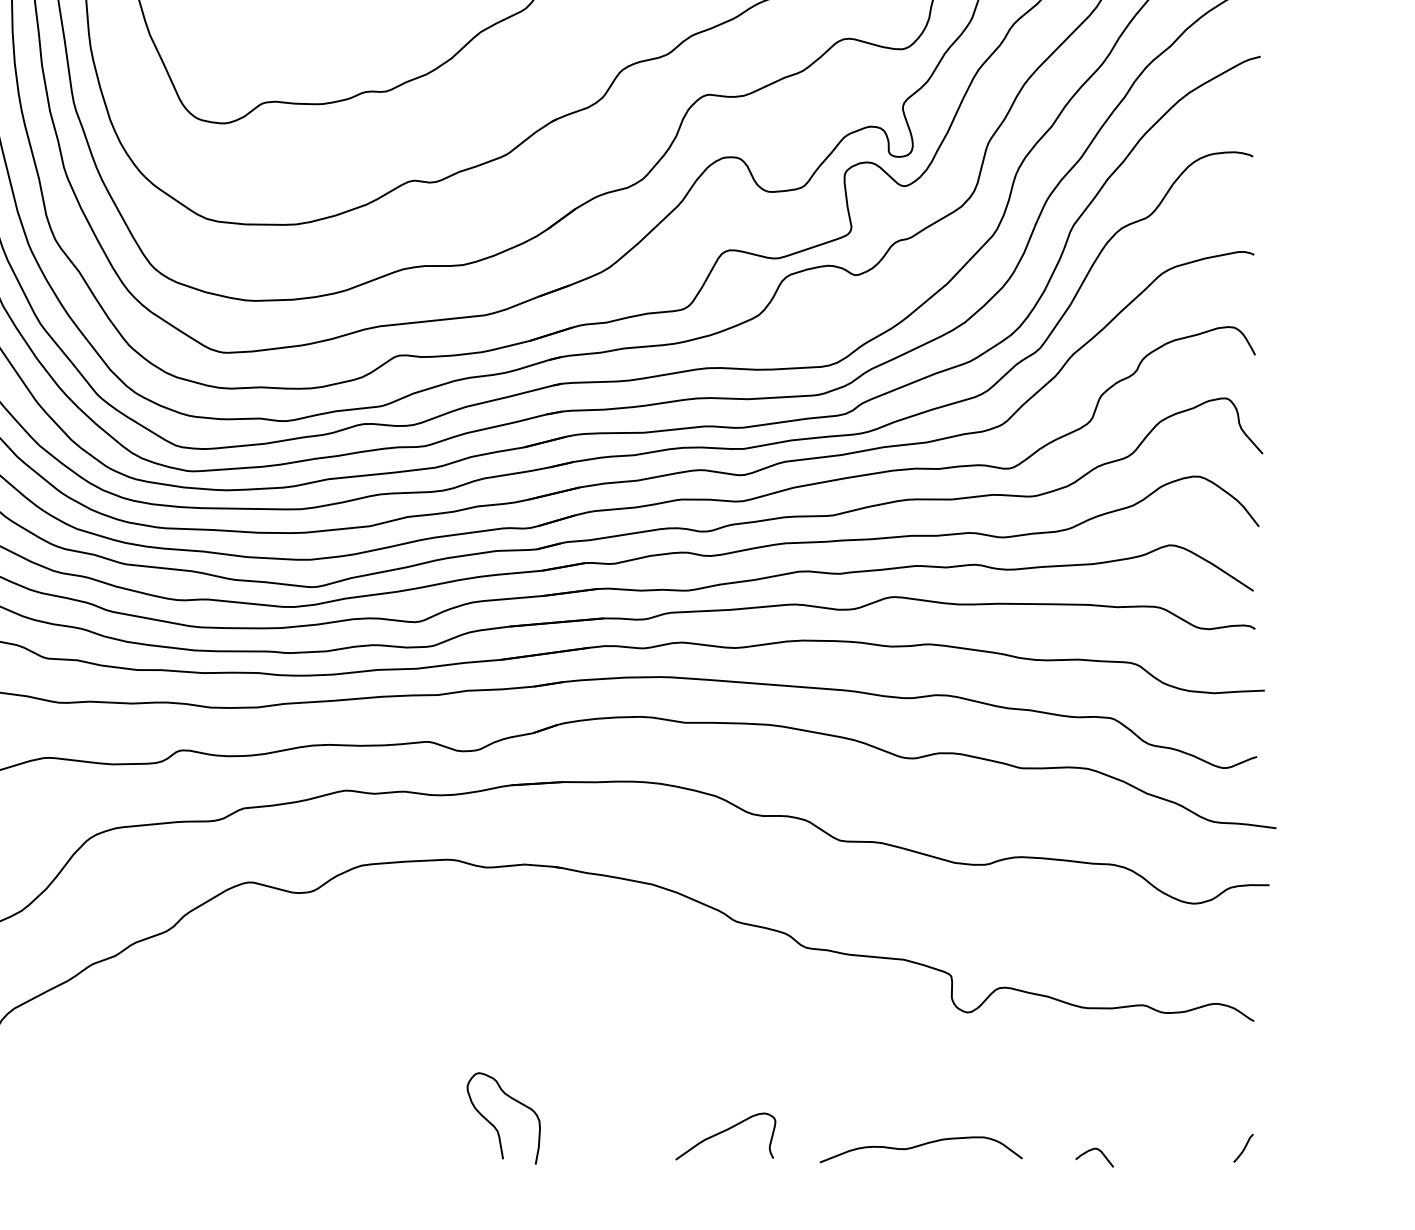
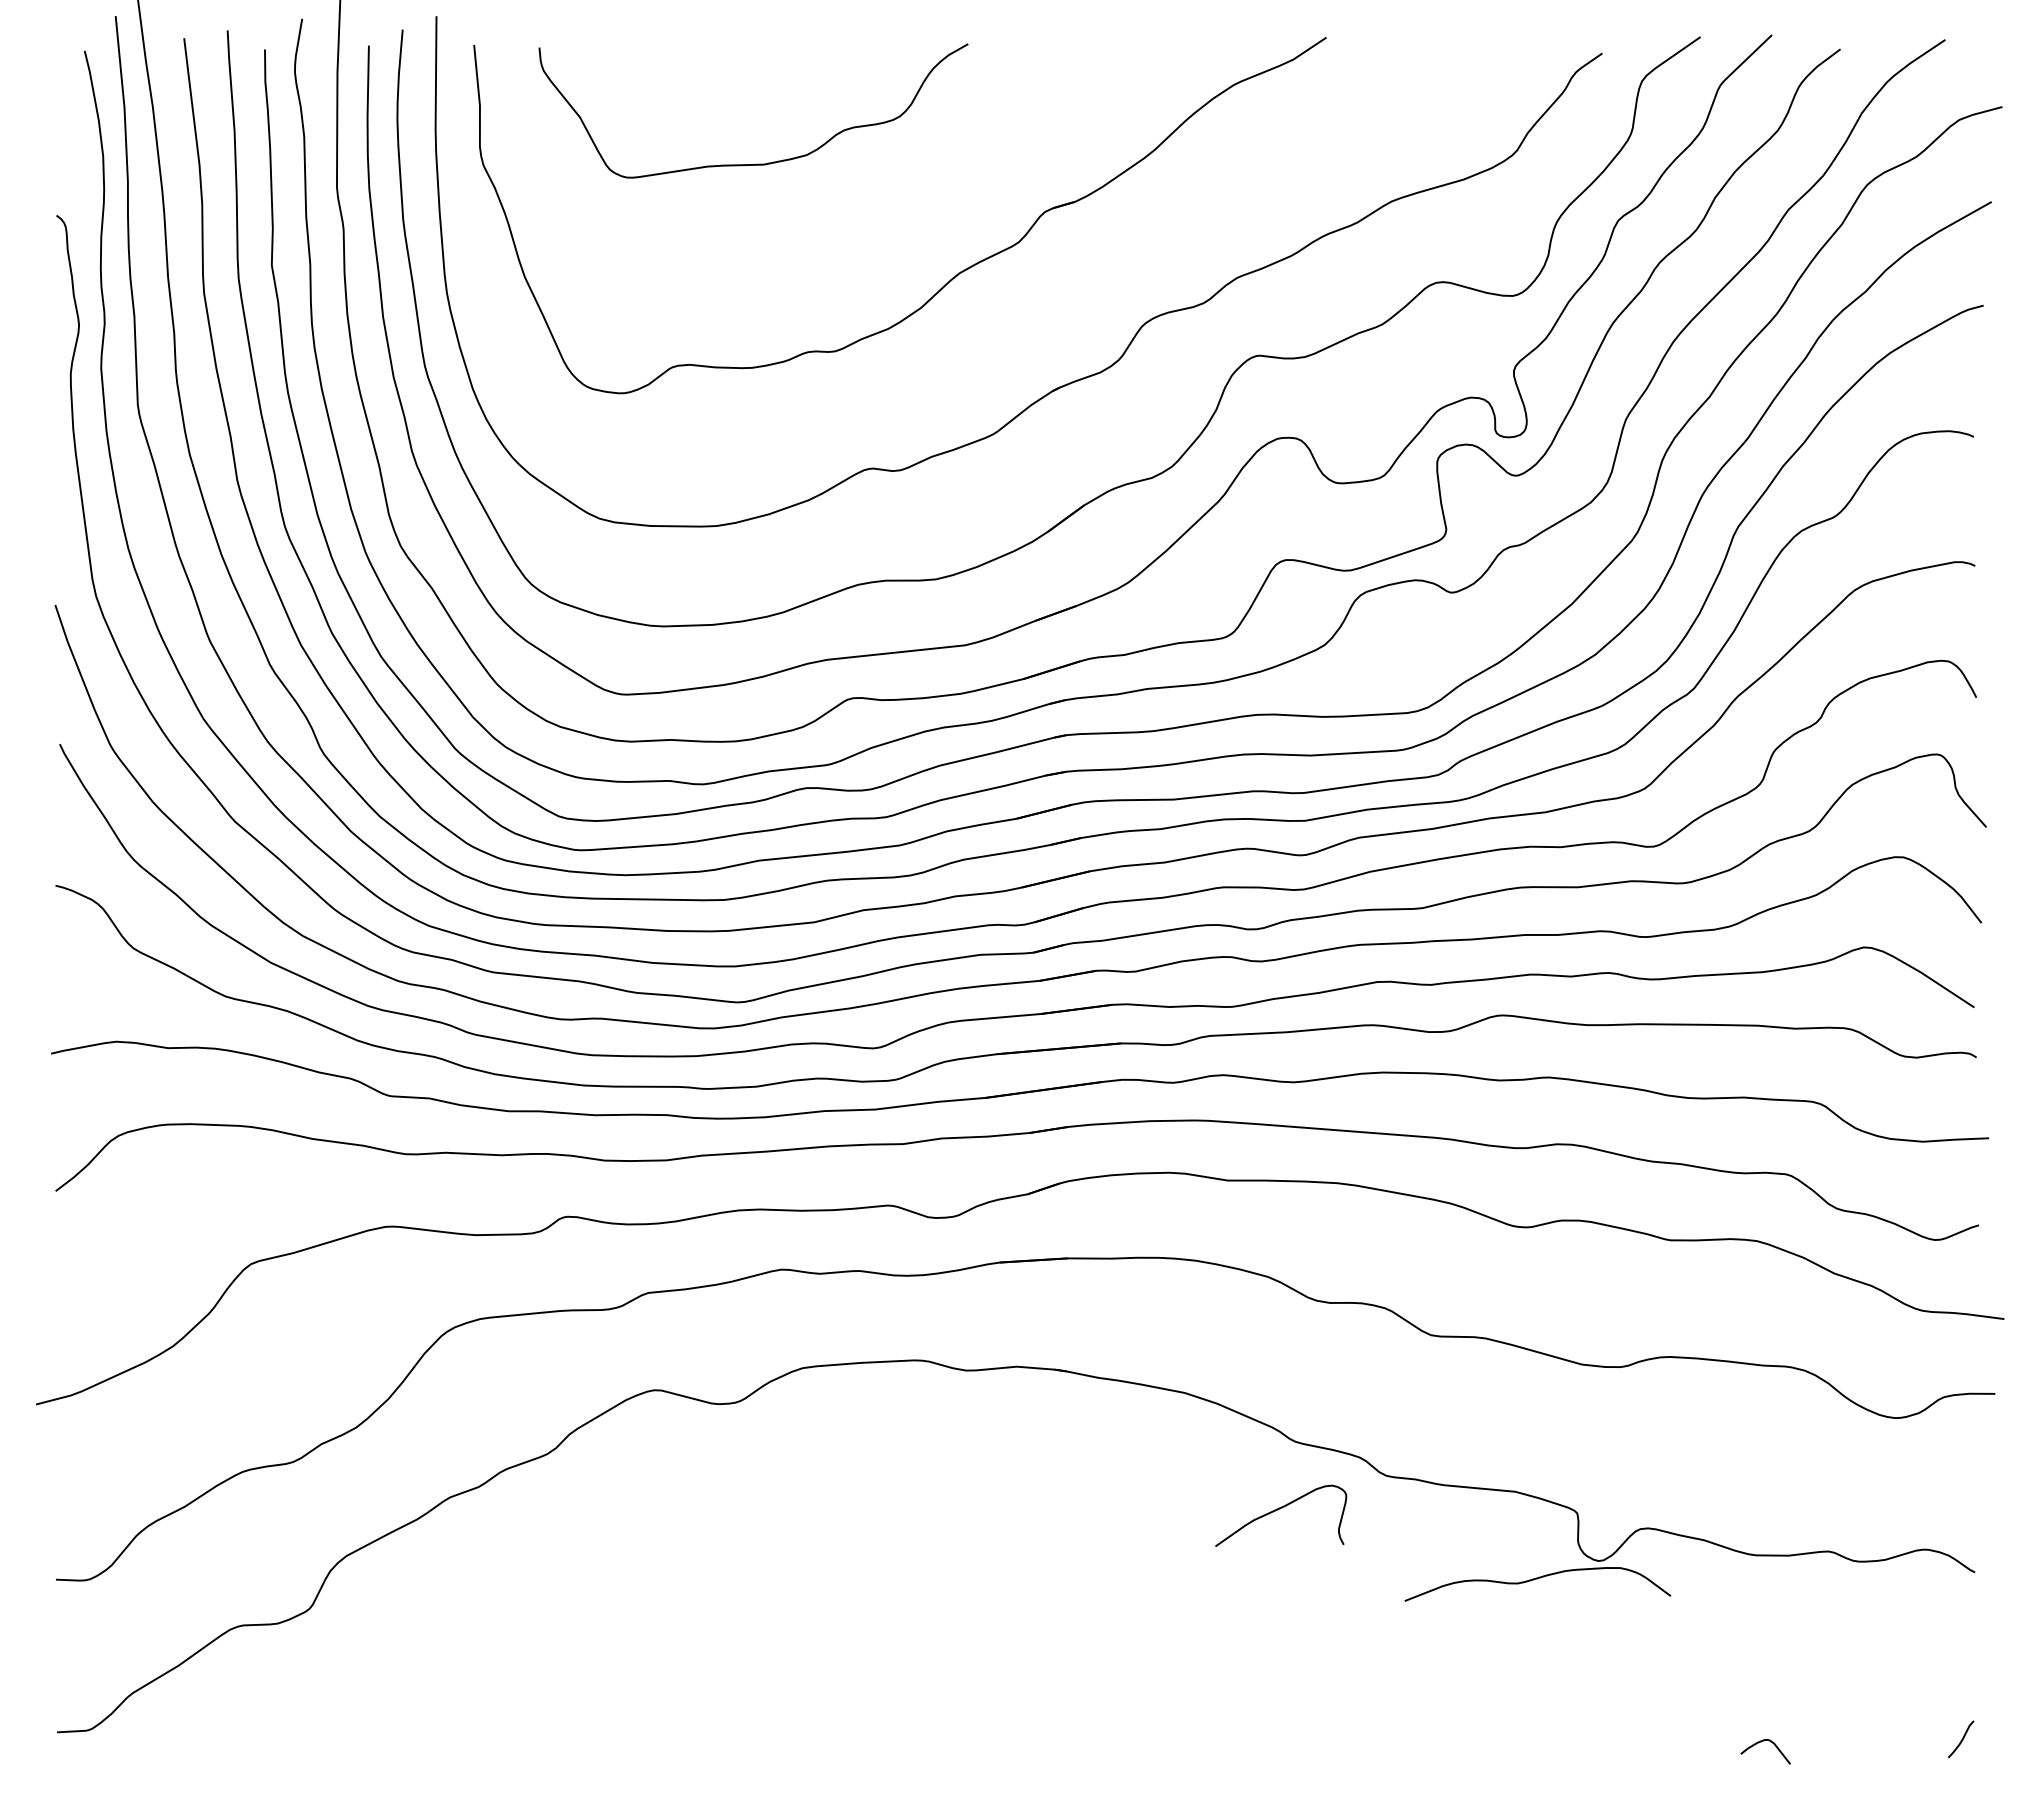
curve: (494, 1126) -> (977, 1710), removed
curve: (725, 1131) -> (1280, 1509), moved
curve: (920, 1146) -> (1537, 1579), moved

